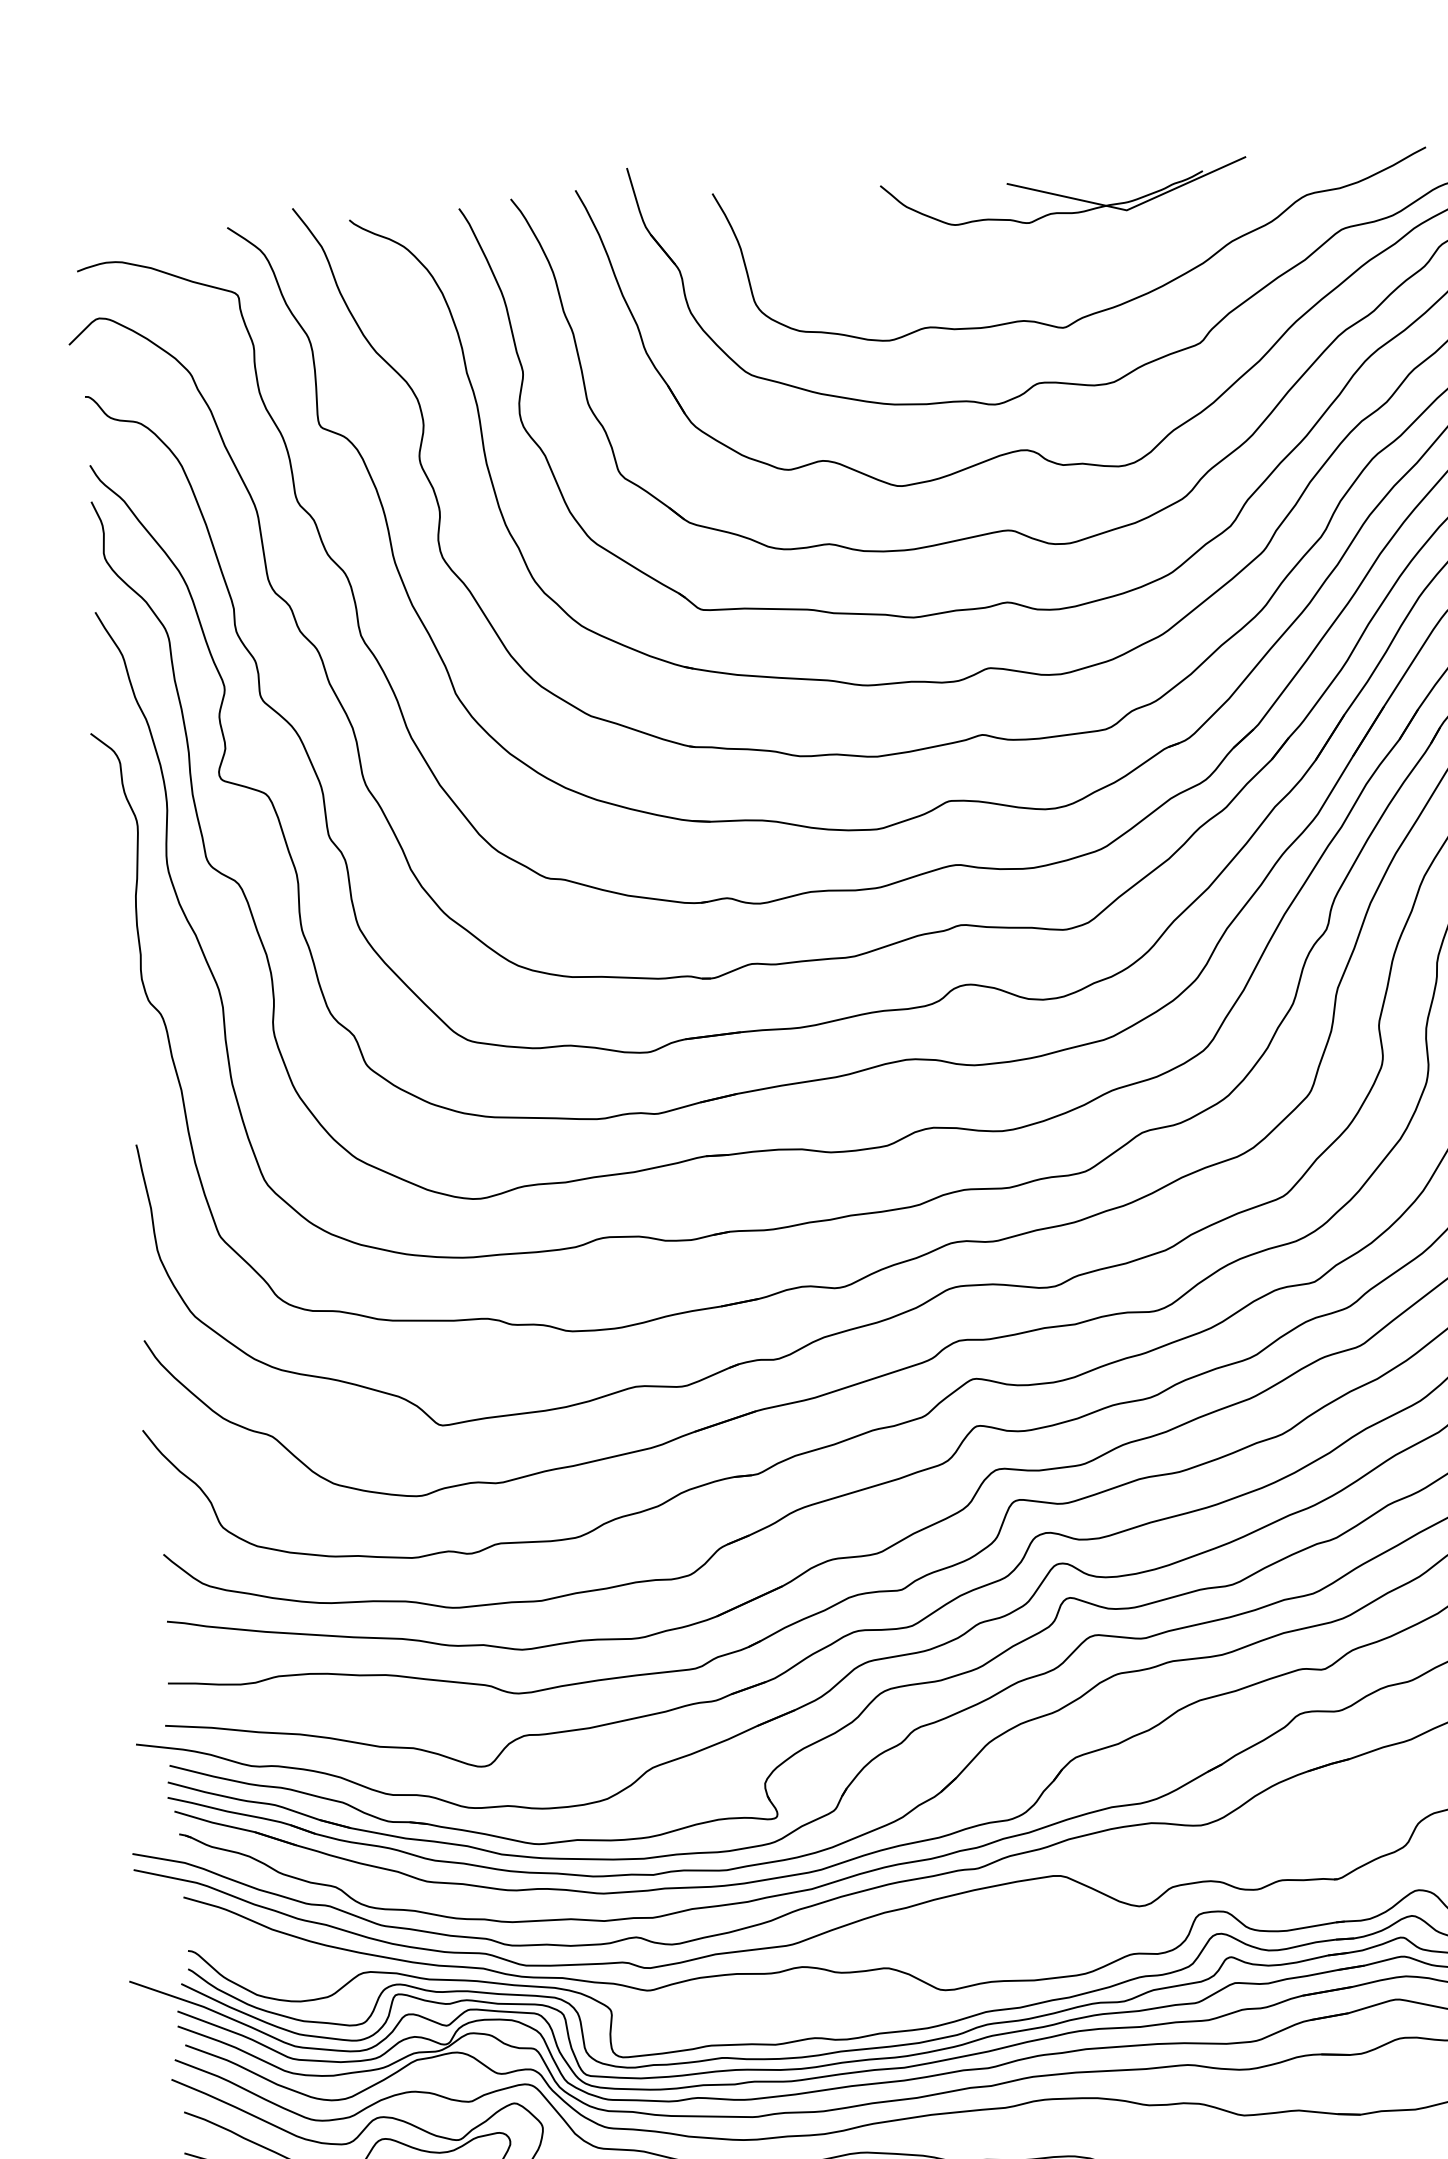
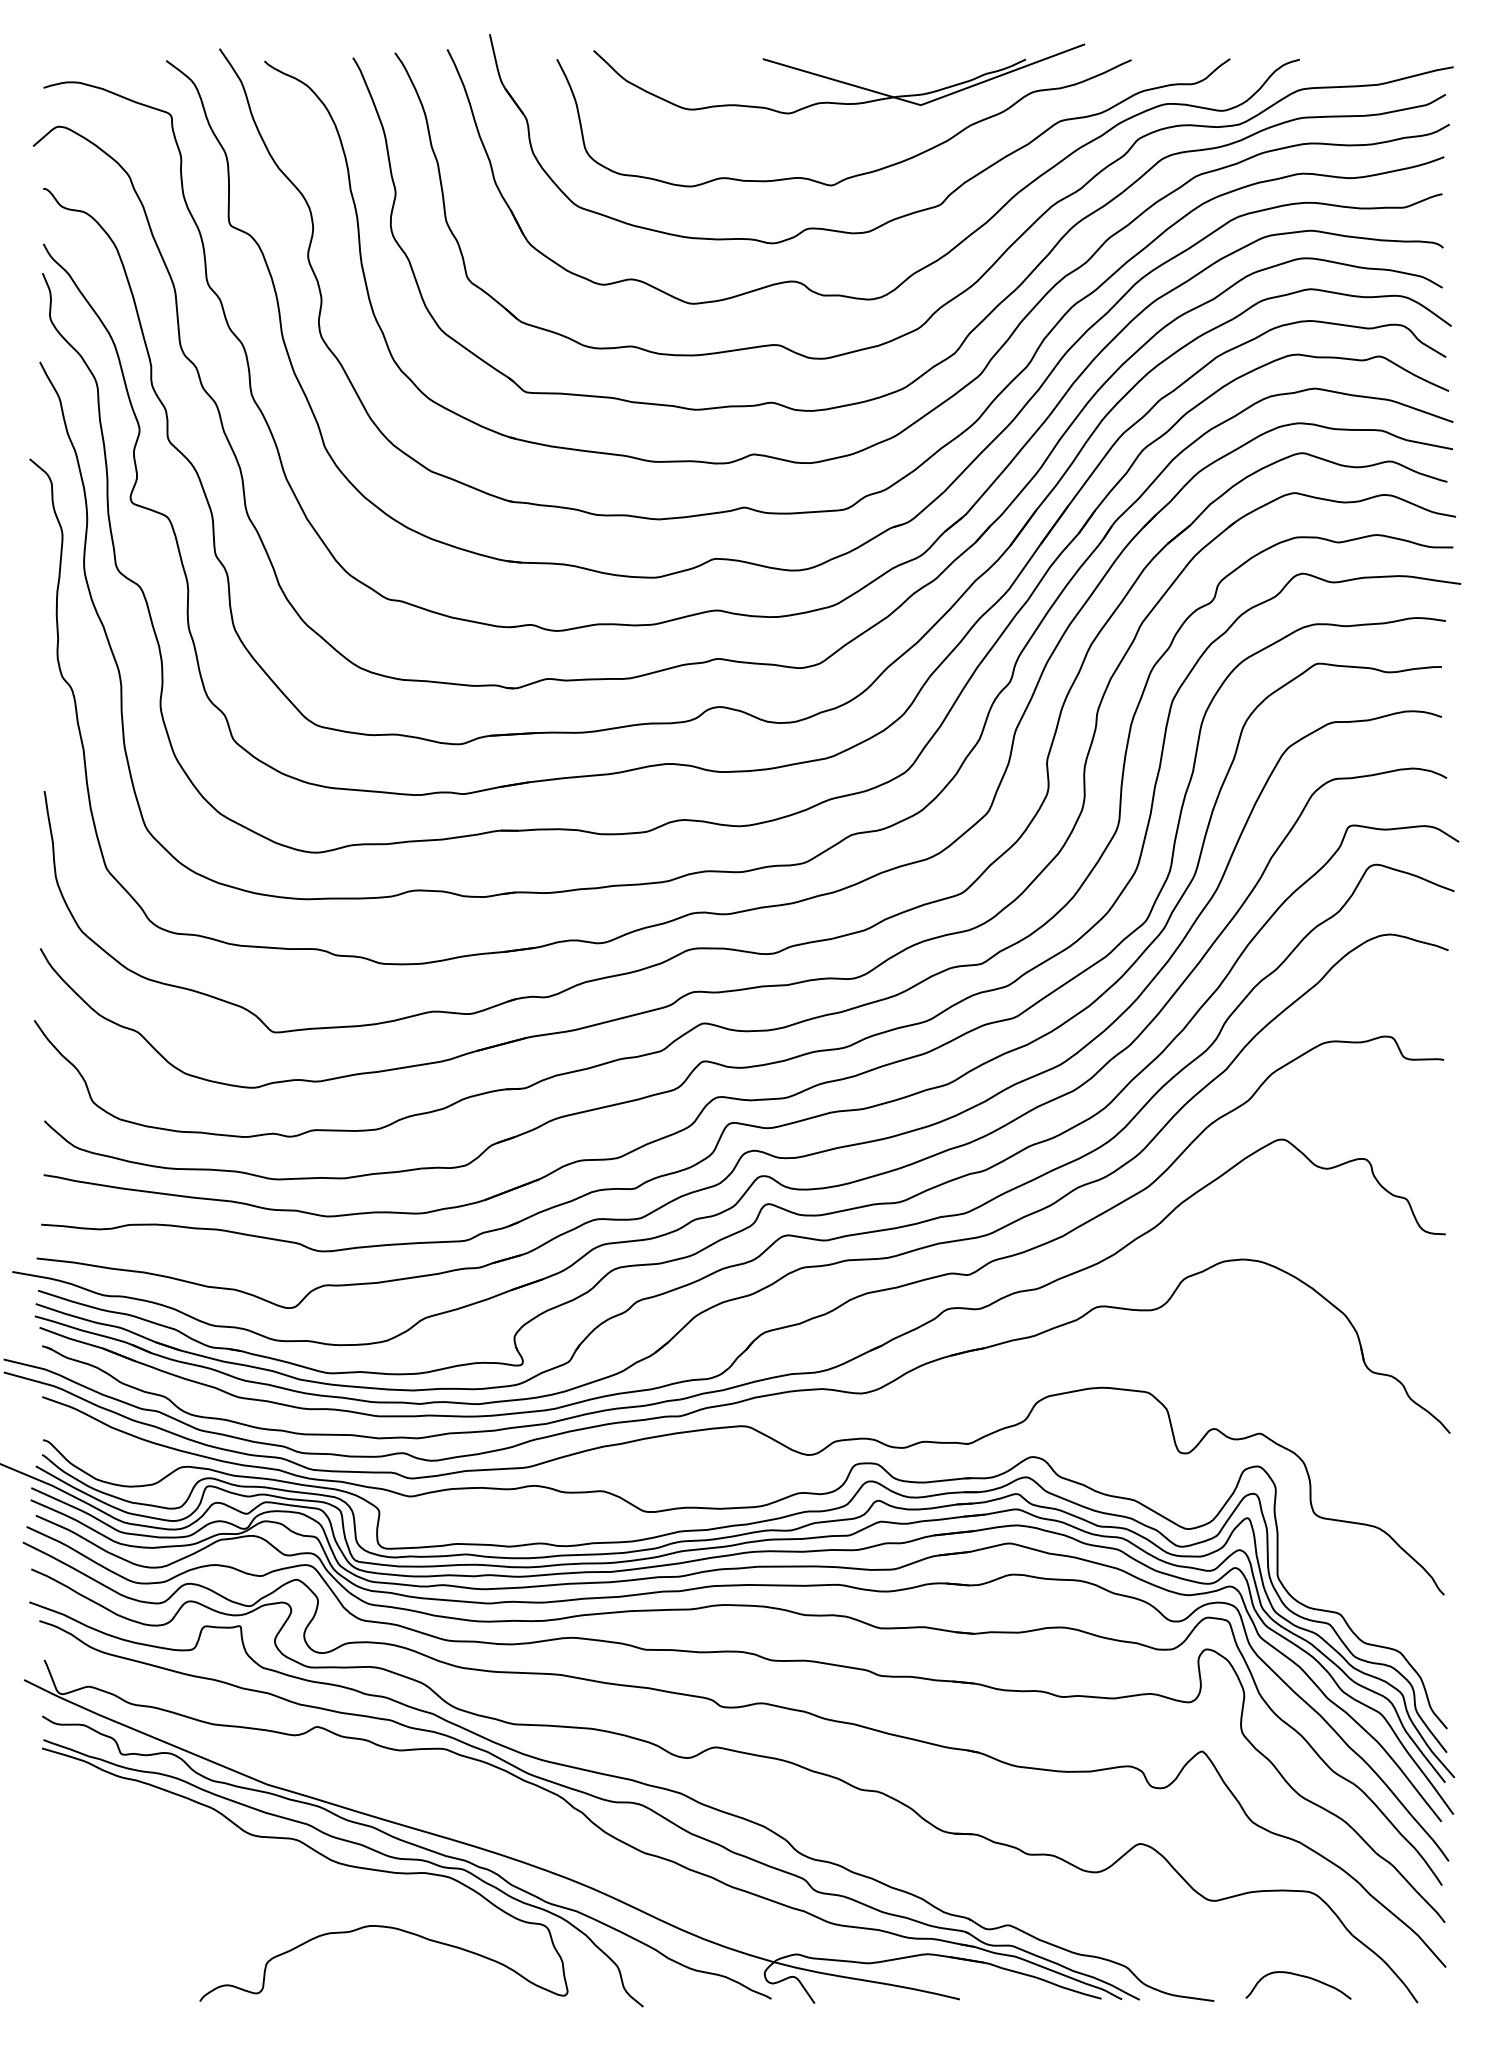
part: (1064, 194) -> (839, 78), size x1.67

